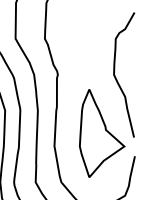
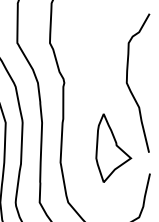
part: (102, 133) -> (113, 148), size x0.7

